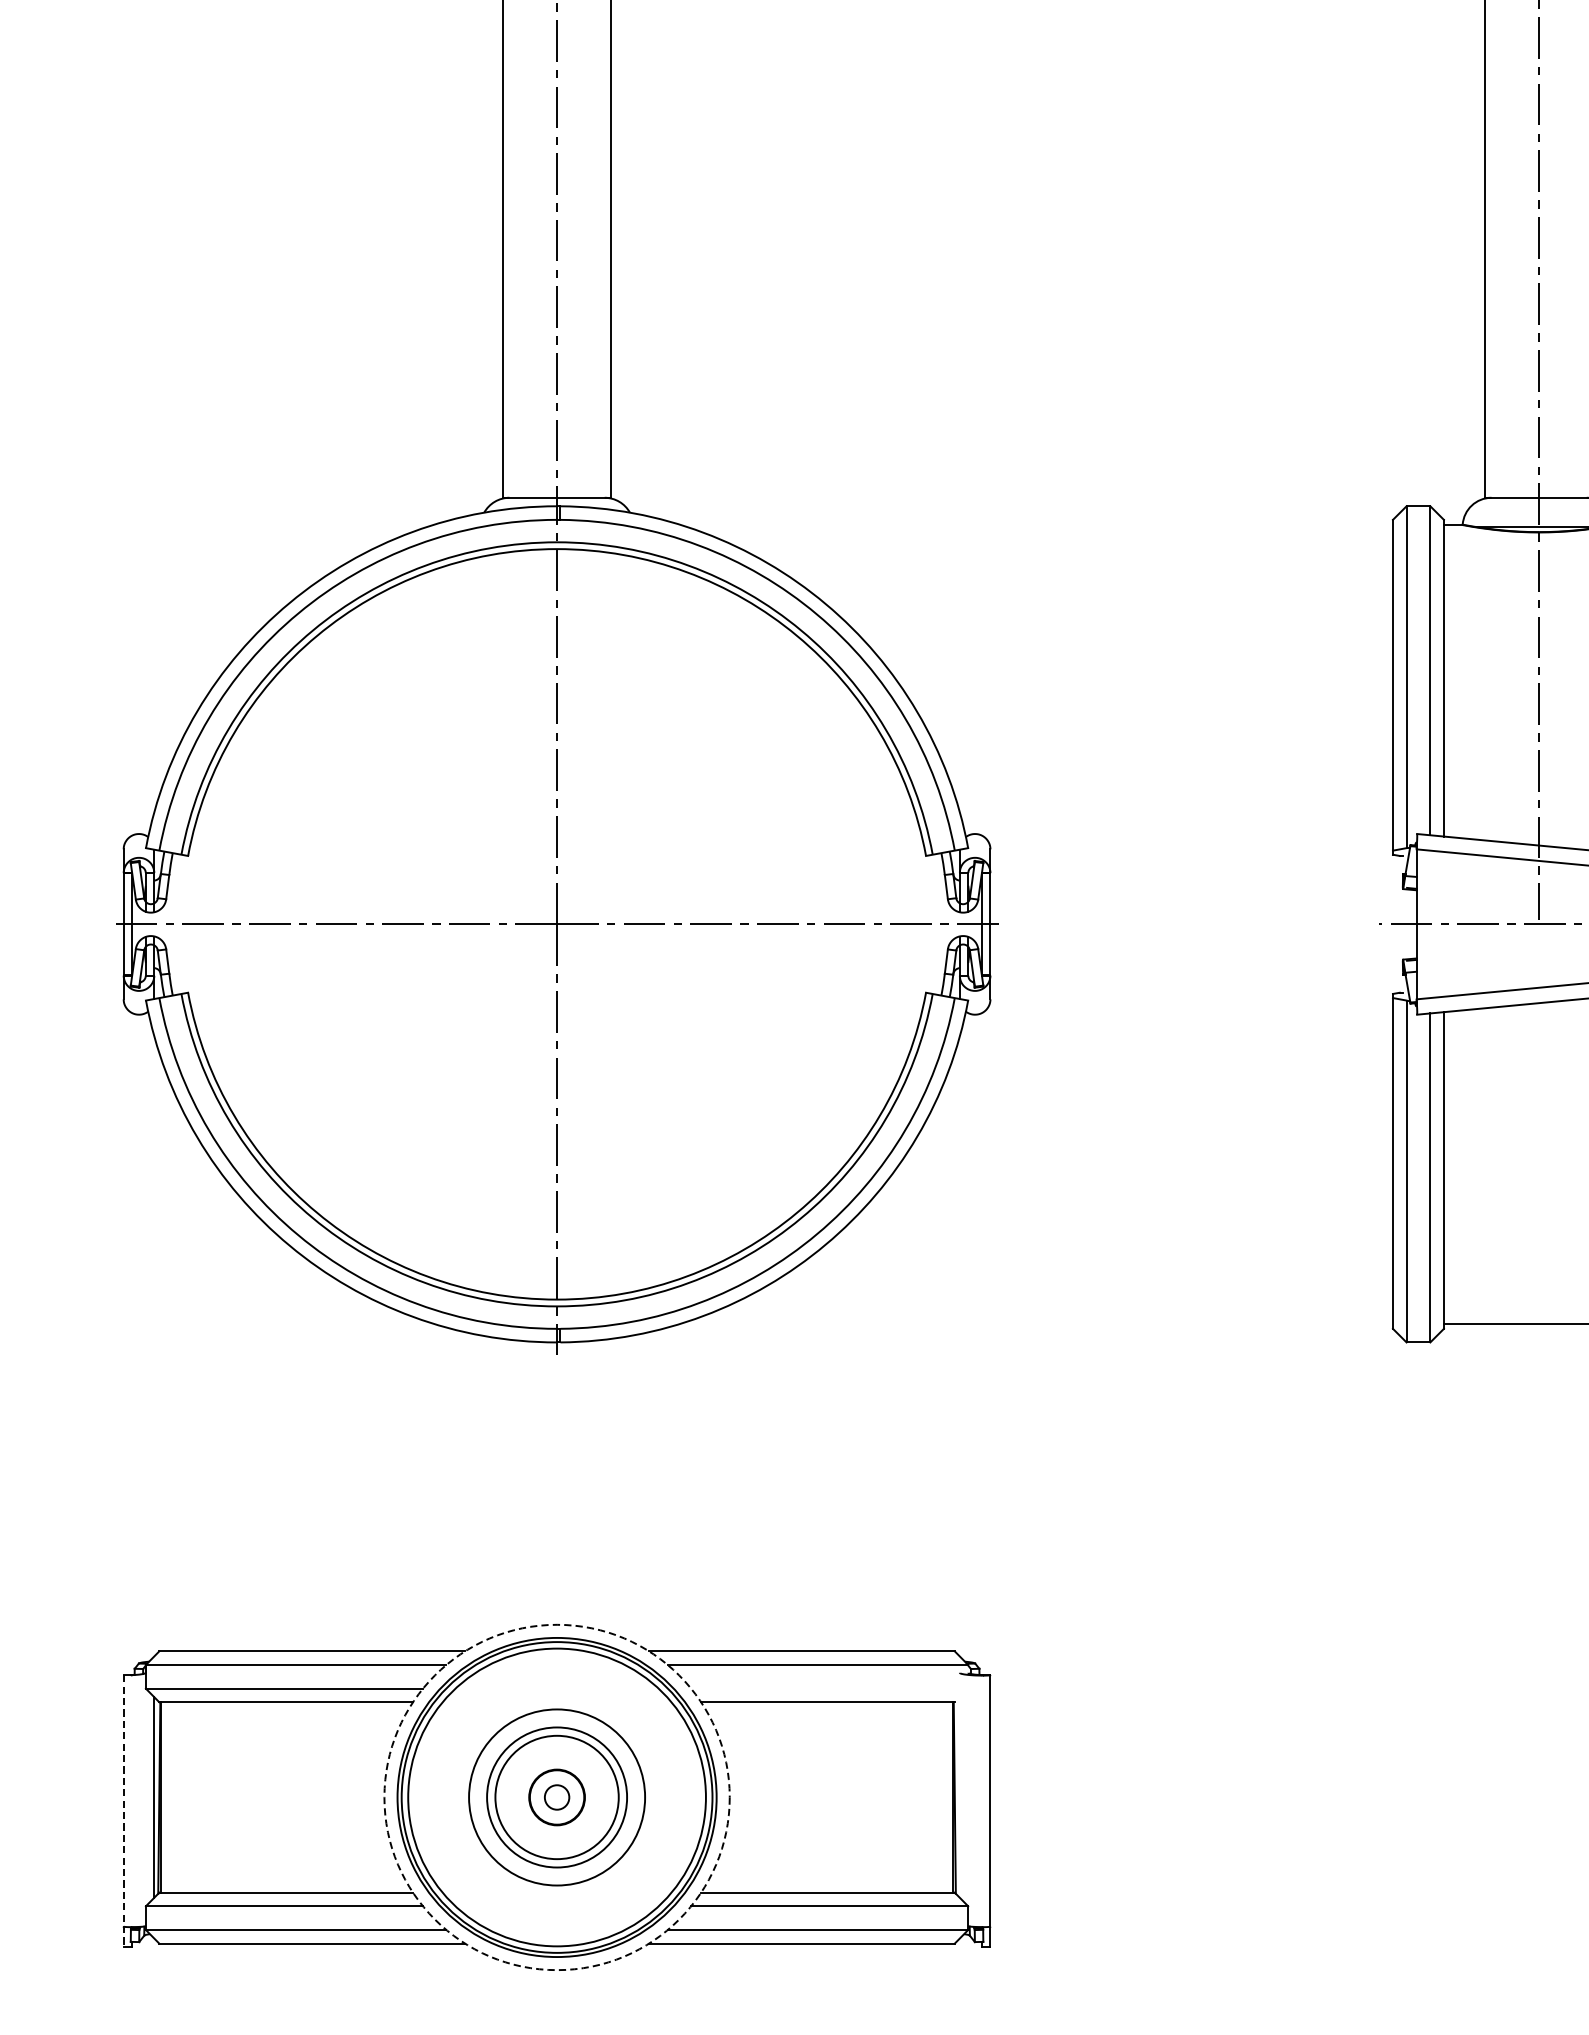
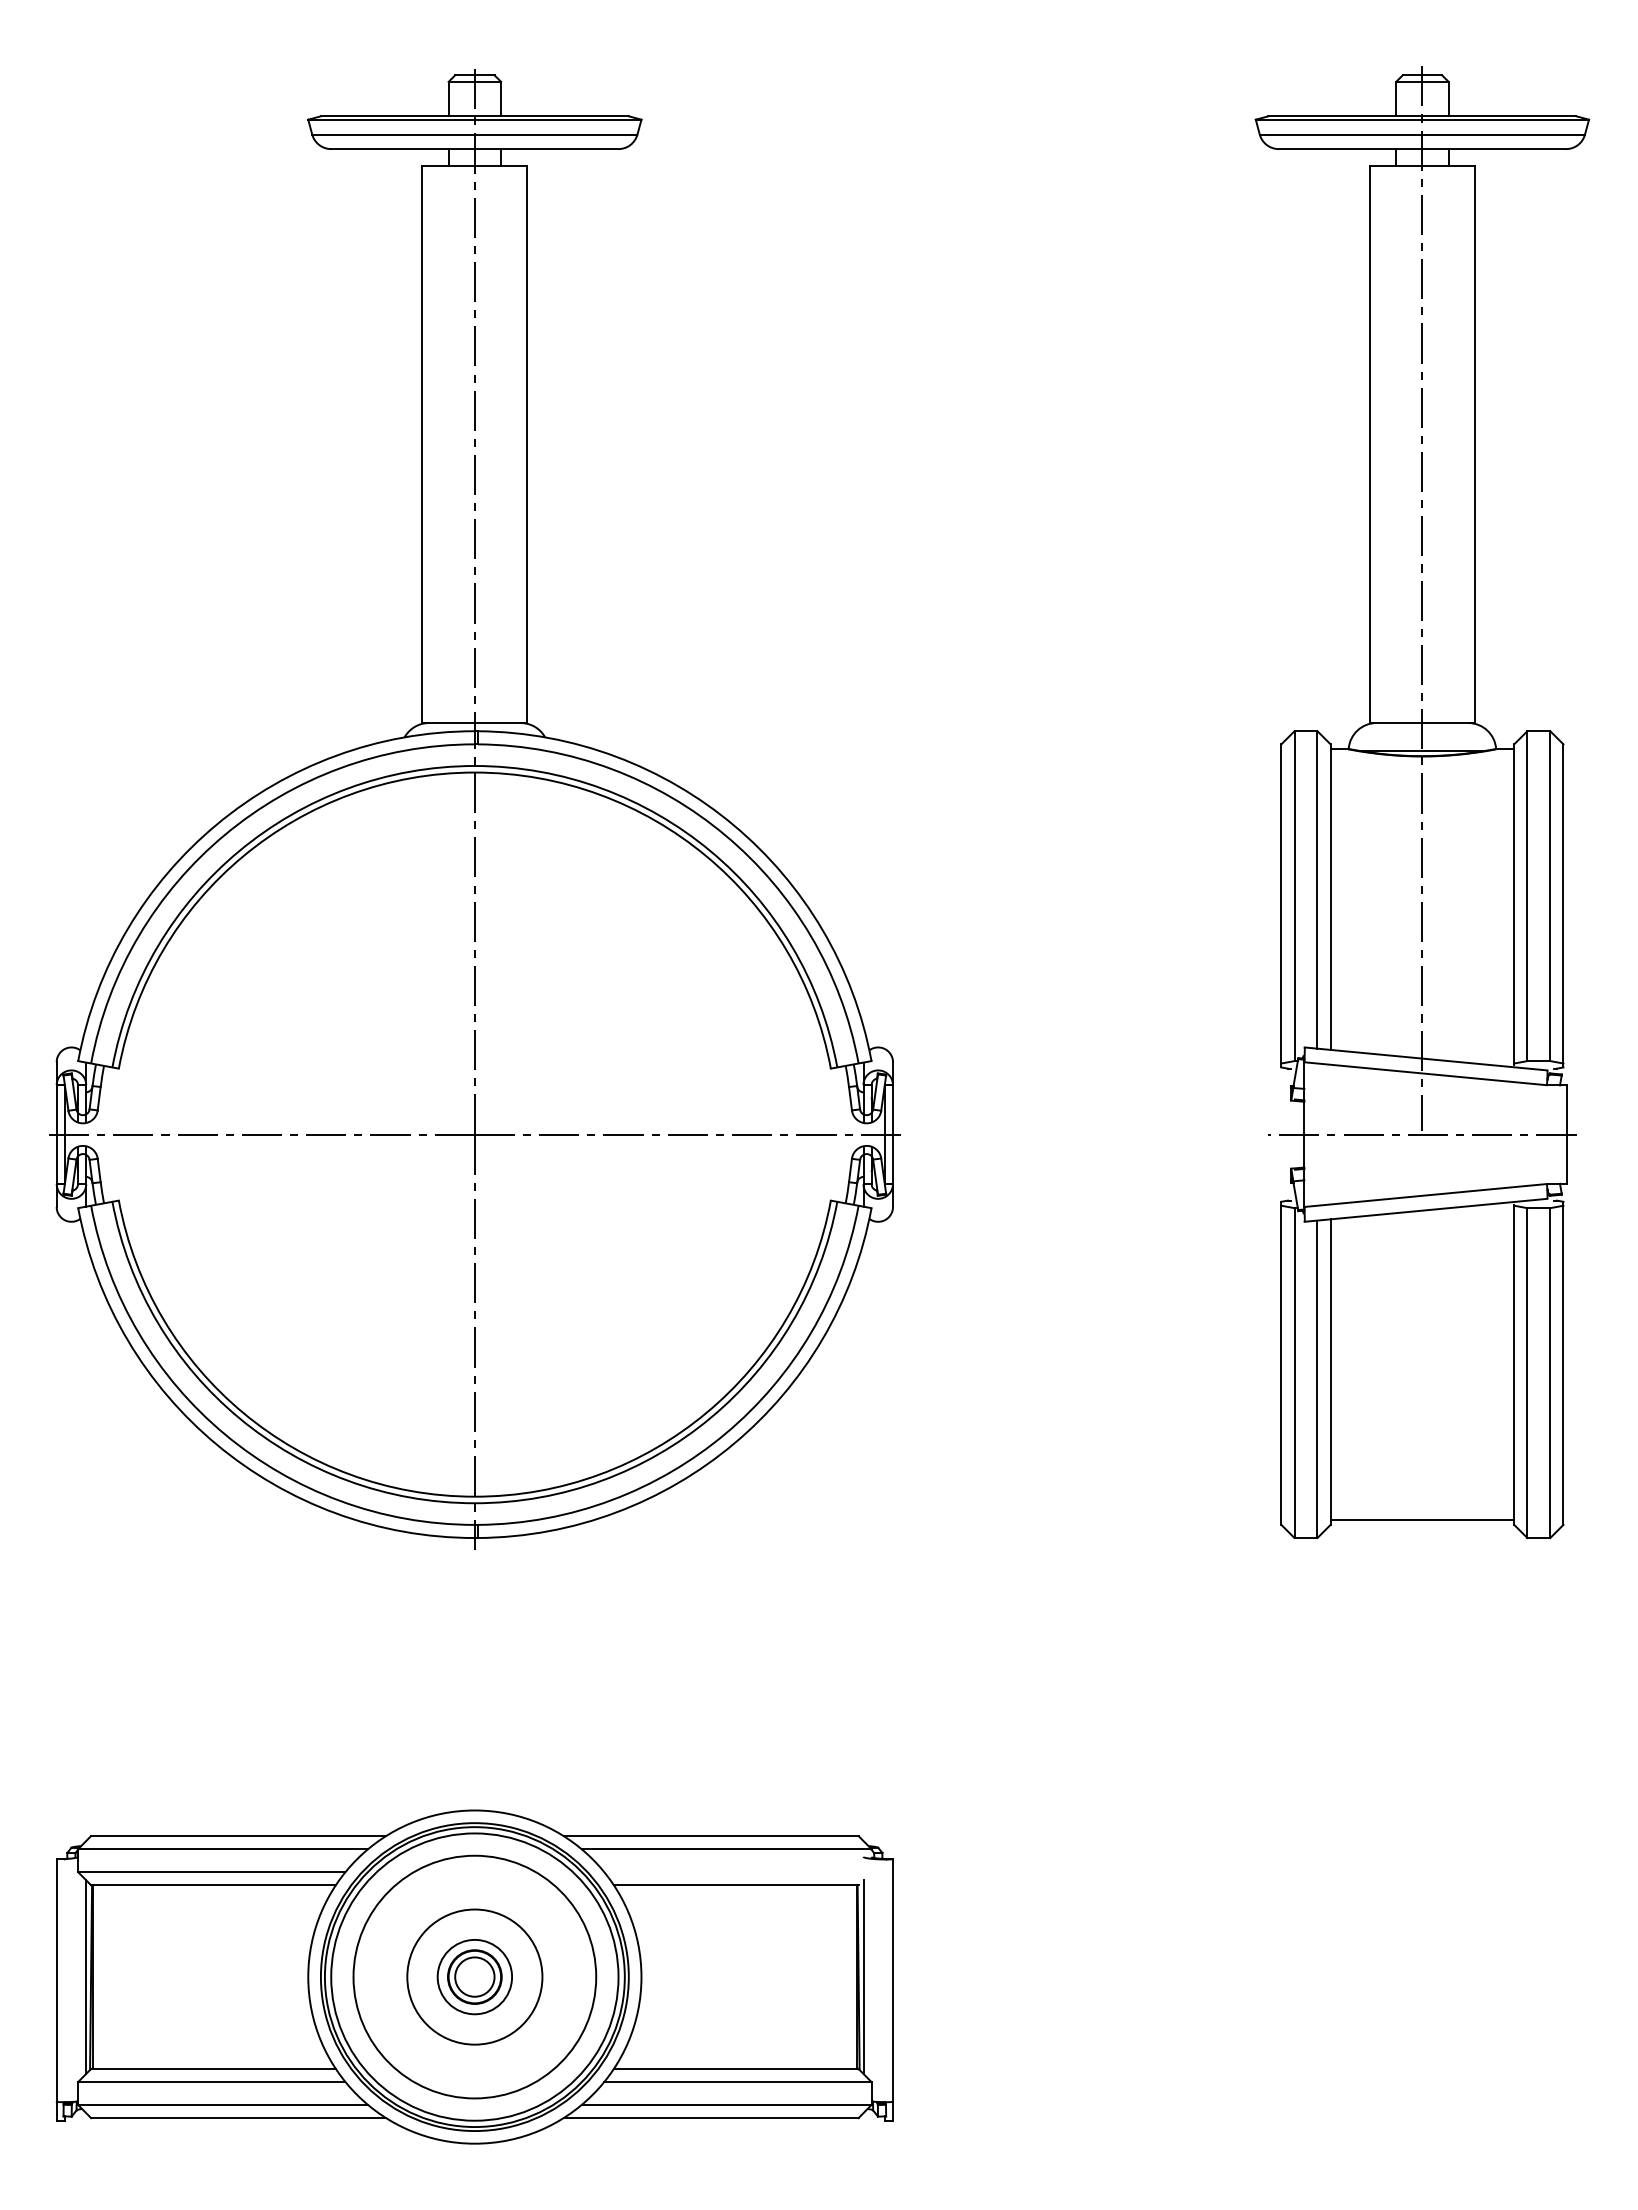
circle: (556, 1796) -> (474, 1976), dashed -> solid
circle: (556, 1796) -> (474, 1976), size x0.62
circle: (556, 1796) -> (474, 1976), size x1.43
circle: (556, 1796) -> (474, 1976), size x1.67
line: (959, 1796) -> (863, 1976), added
line: (123, 1811) -> (56, 1990), dashed -> solid

